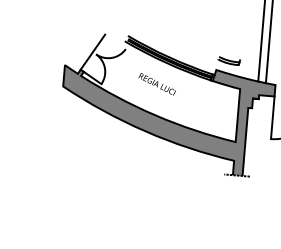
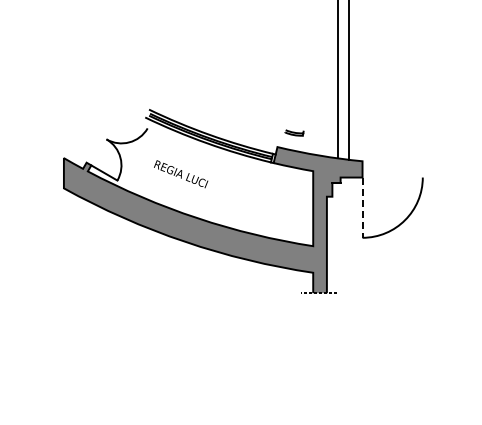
line: (92, 52) -> (101, 136), removed
part: (229, 60) -> (294, 132), size x0.6
text: (157, 84) -> (181, 174), moved
line: (272, 118) -> (362, 208), solid -> dashed

